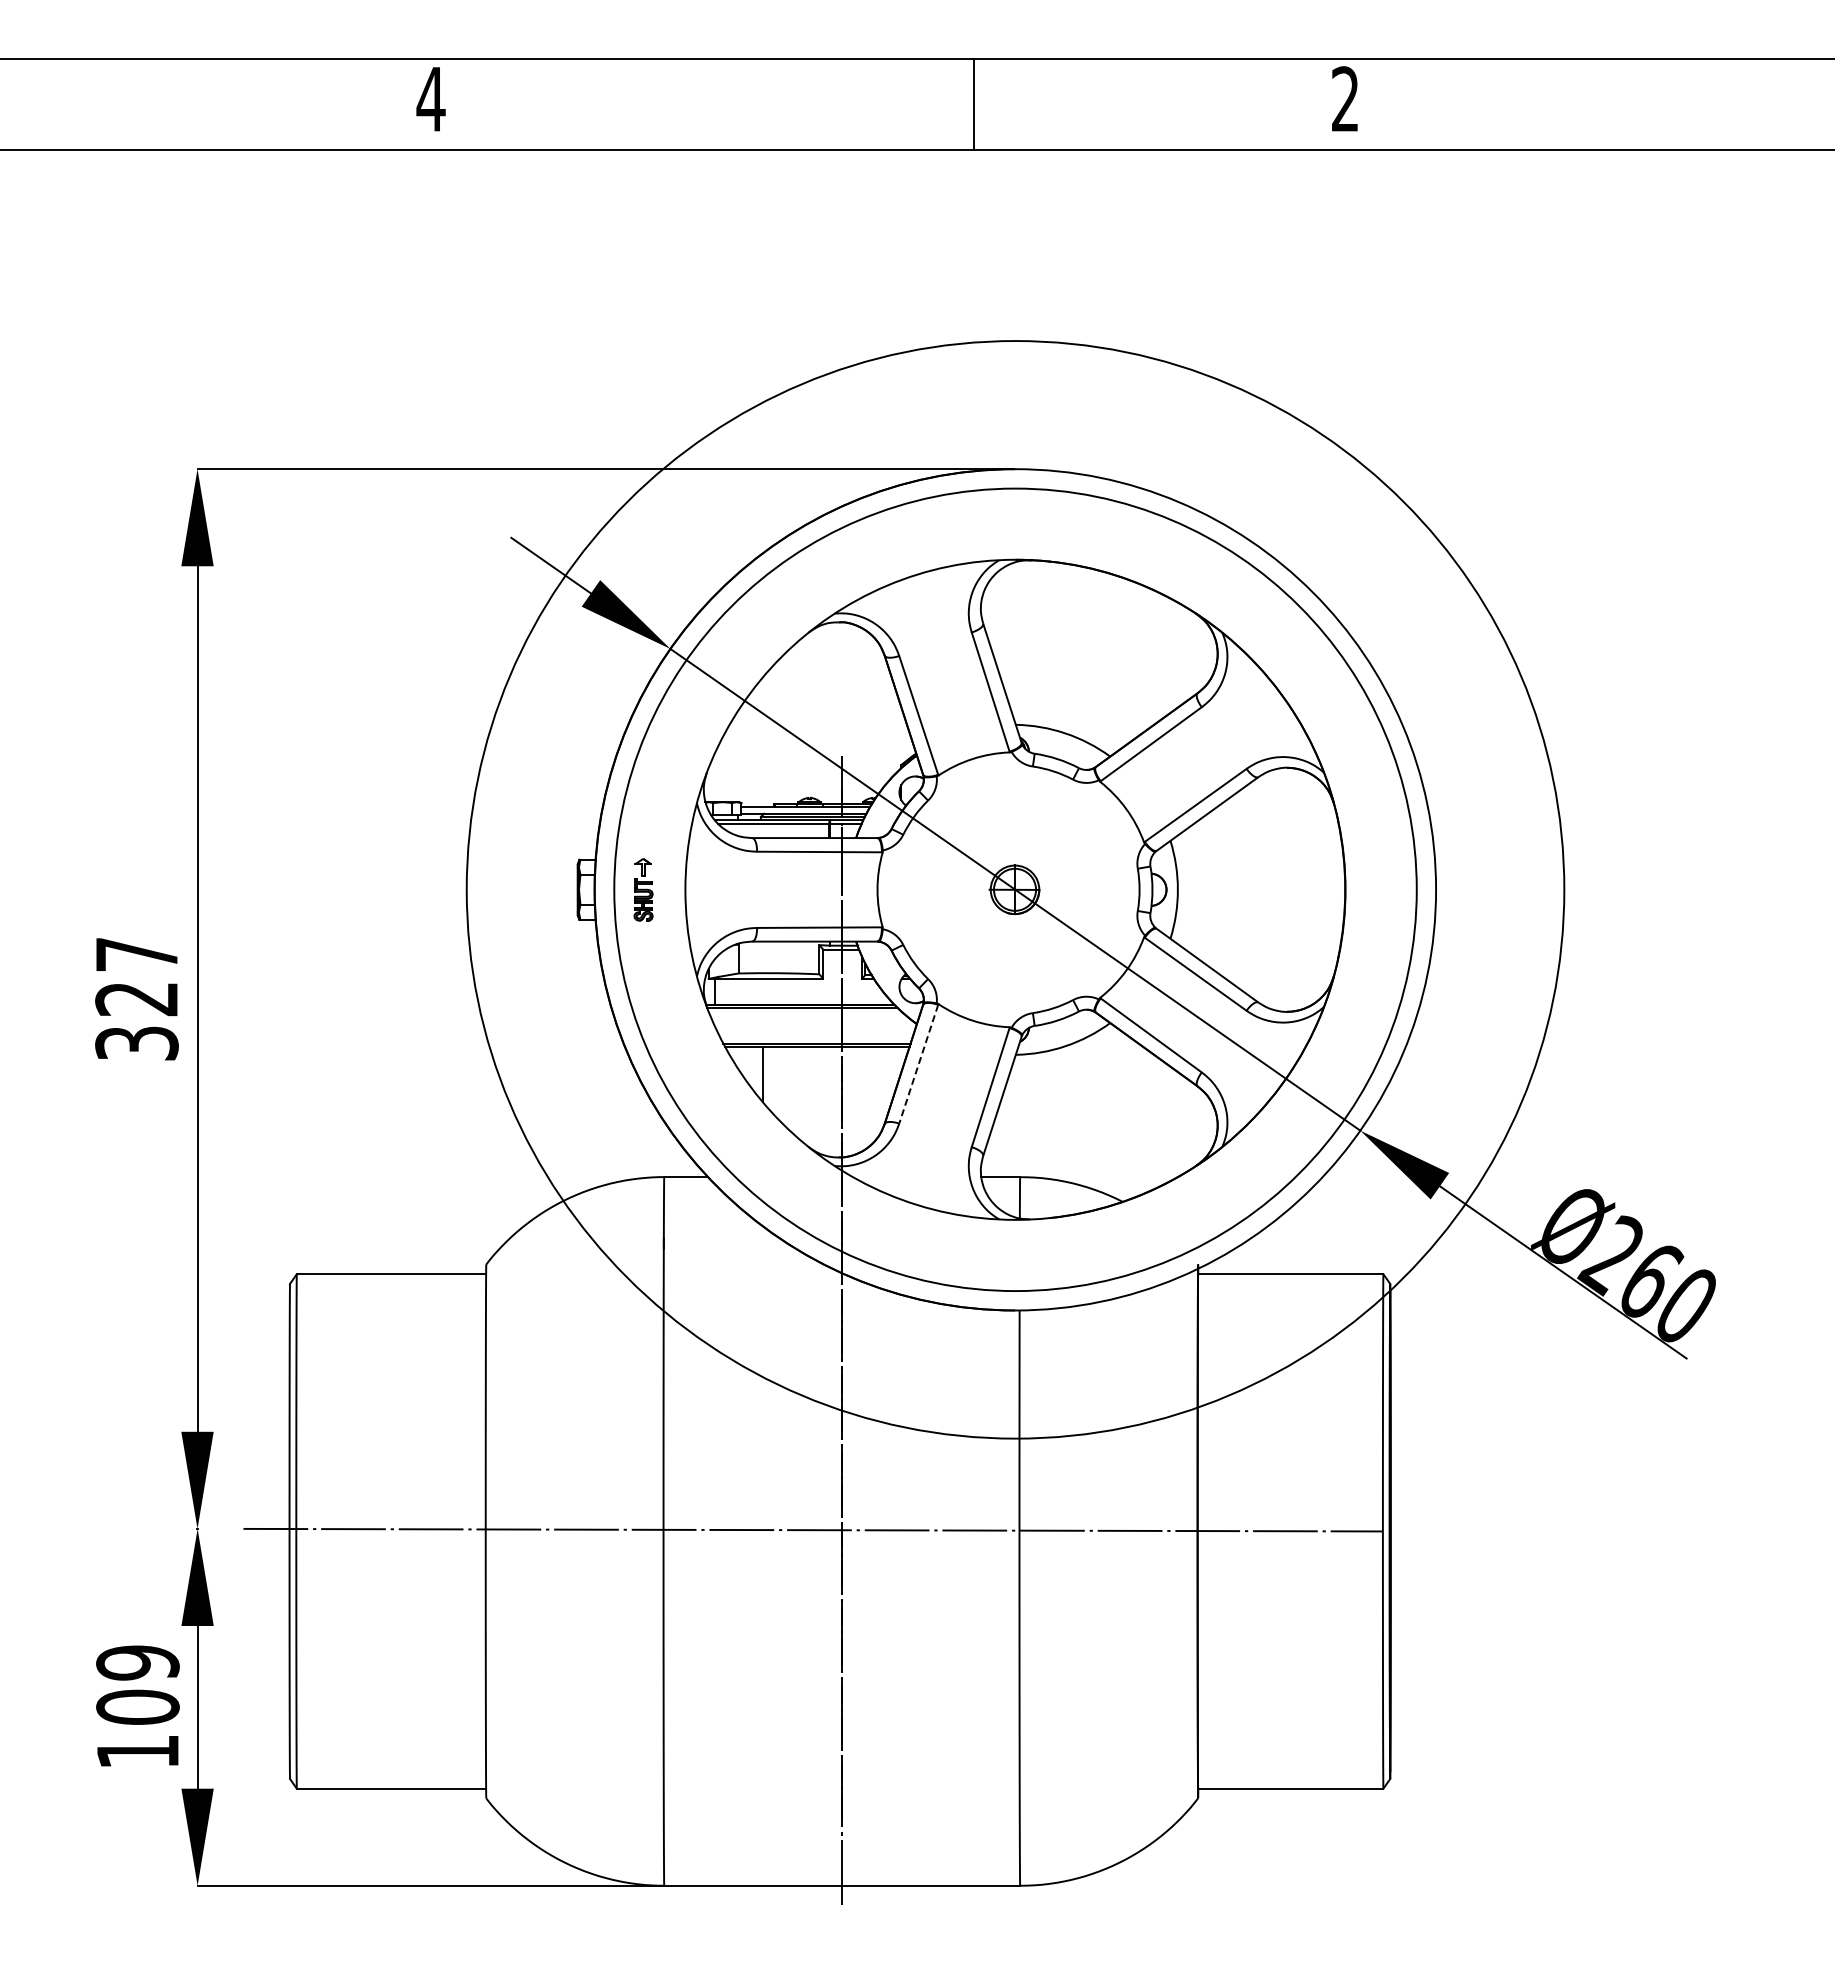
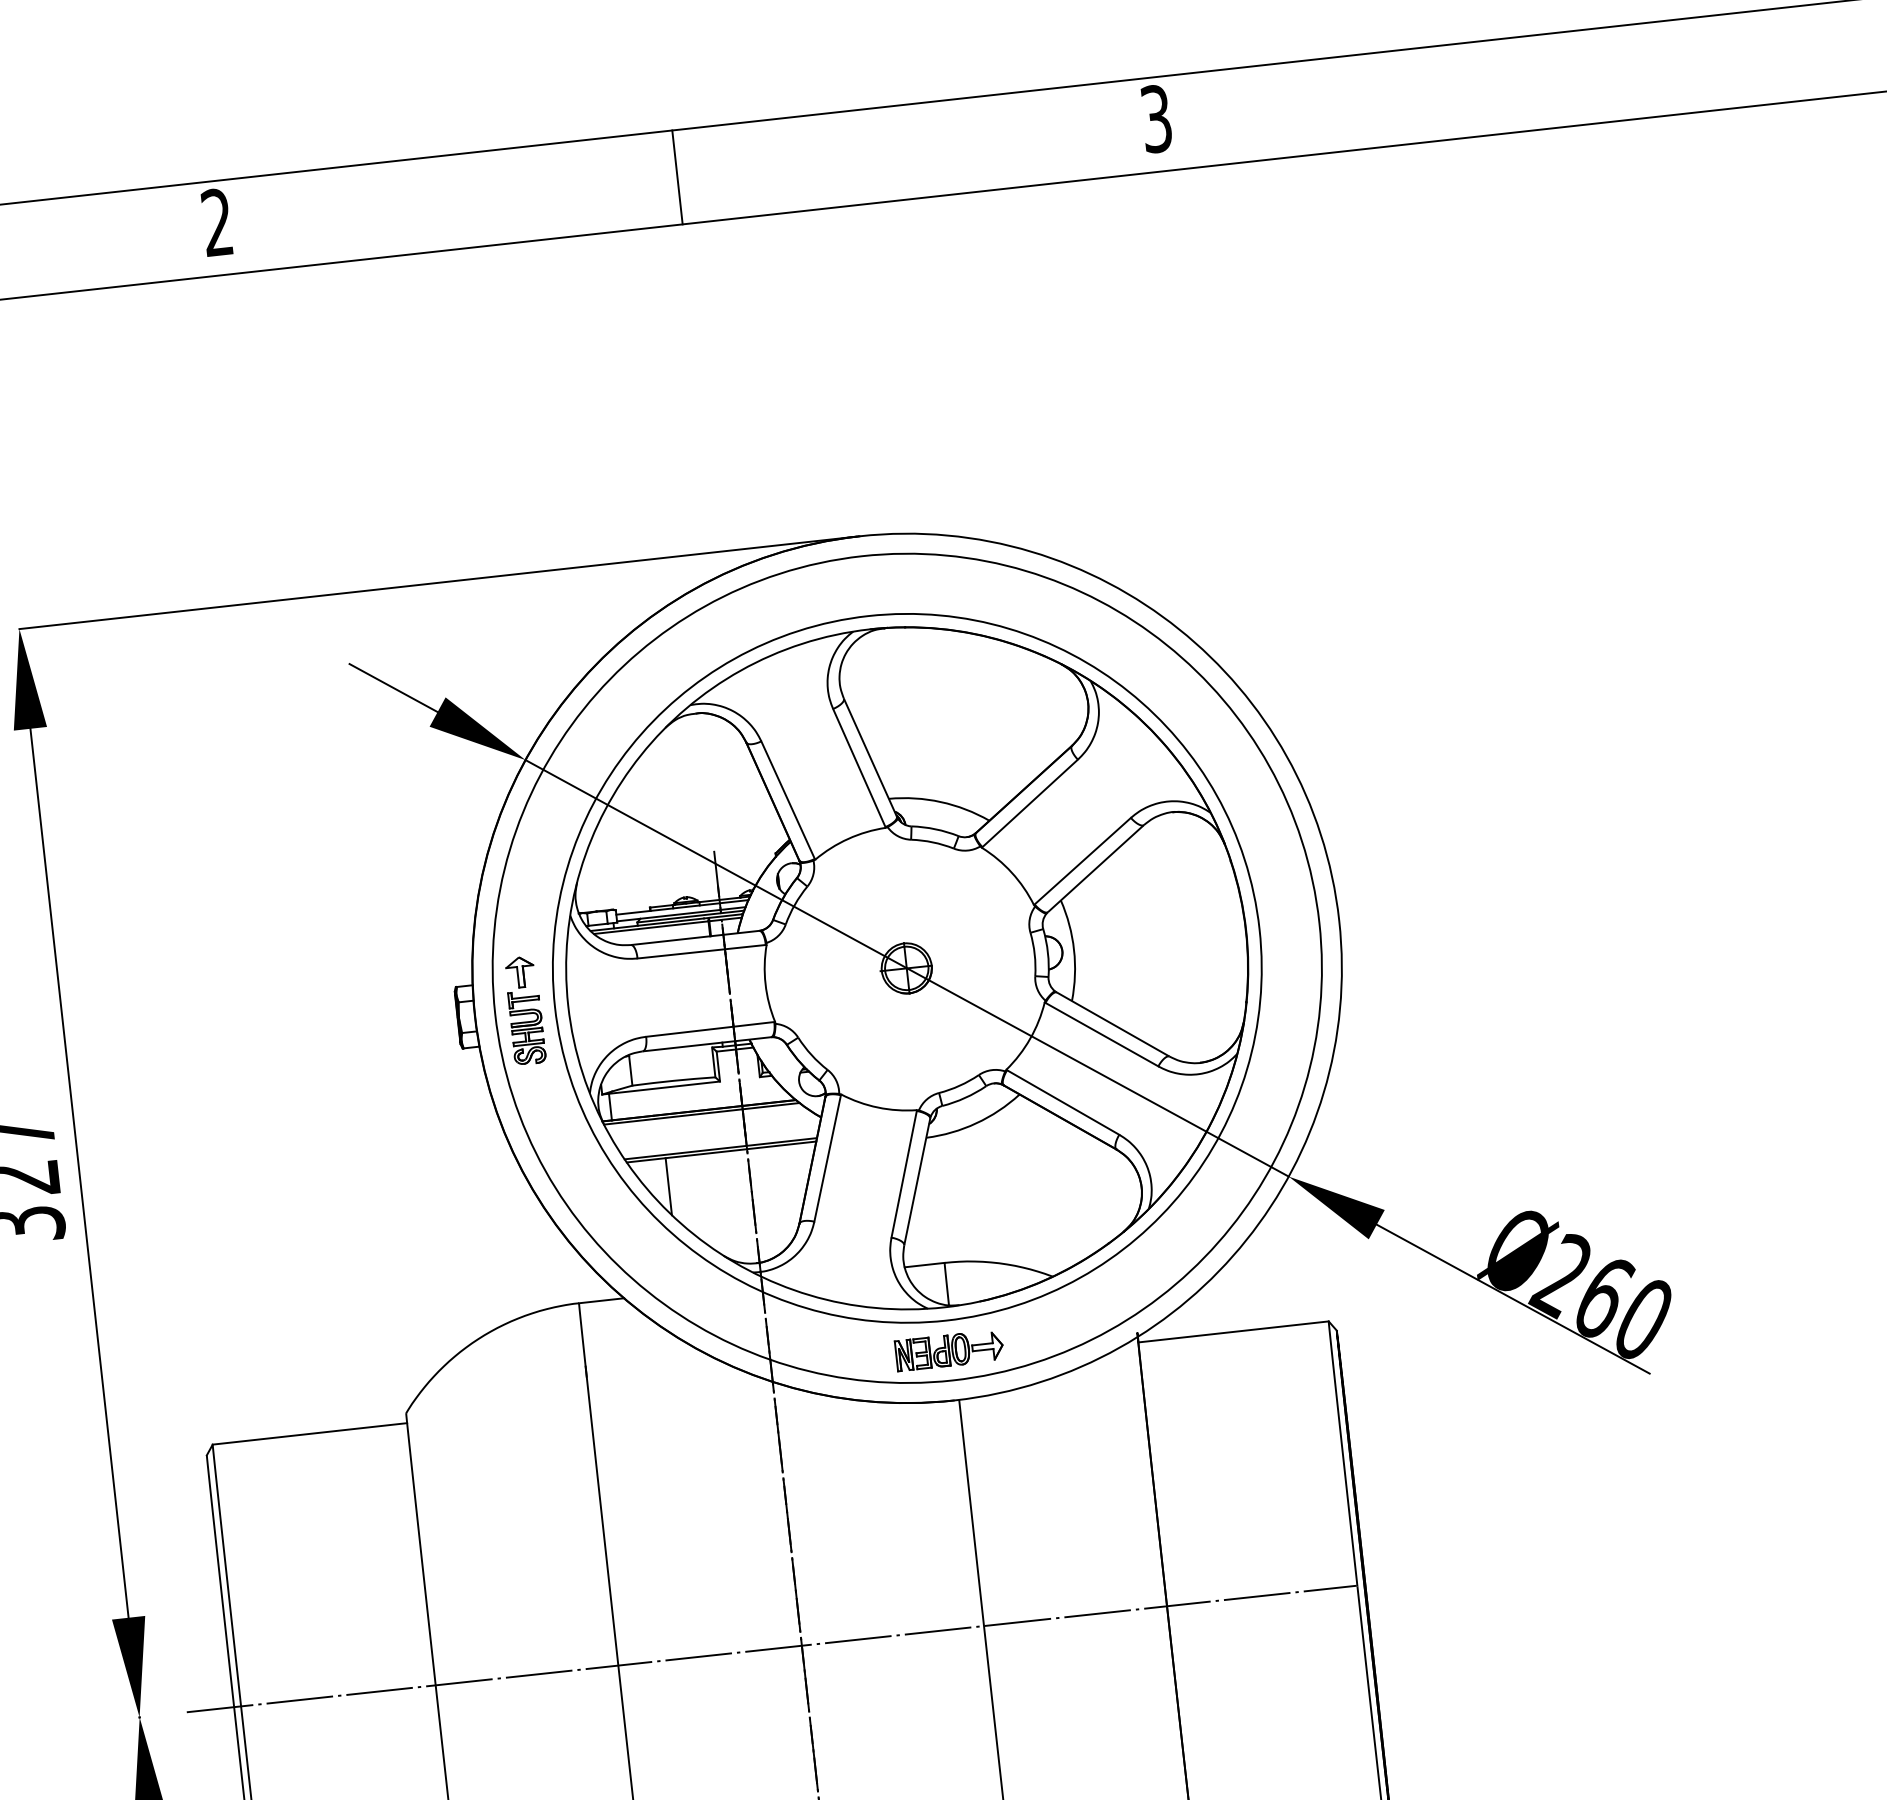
text: (430, 98) -> (216, 221), 4 -> 2
text: (1345, 99) -> (1156, 119), 2 -> 3
line: (974, 104) -> (677, 177), moved
part: (643, 889) -> (525, 1010), size x1.67
circle: (1015, 889) -> (907, 968), size x0.62
line: (918, 1064) -> (827, 1158), dashed -> solid
part: (1015, 1261) -> (949, 1350), added

